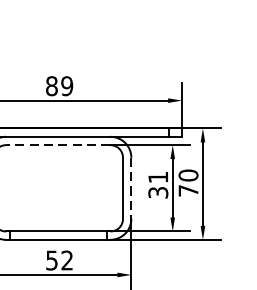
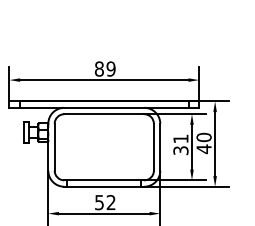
line: (58, 145) -> (104, 114), dashed -> solid
line: (131, 188) -> (160, 147), dashed -> solid
text: (187, 191) -> (203, 149), 70 -> 40

